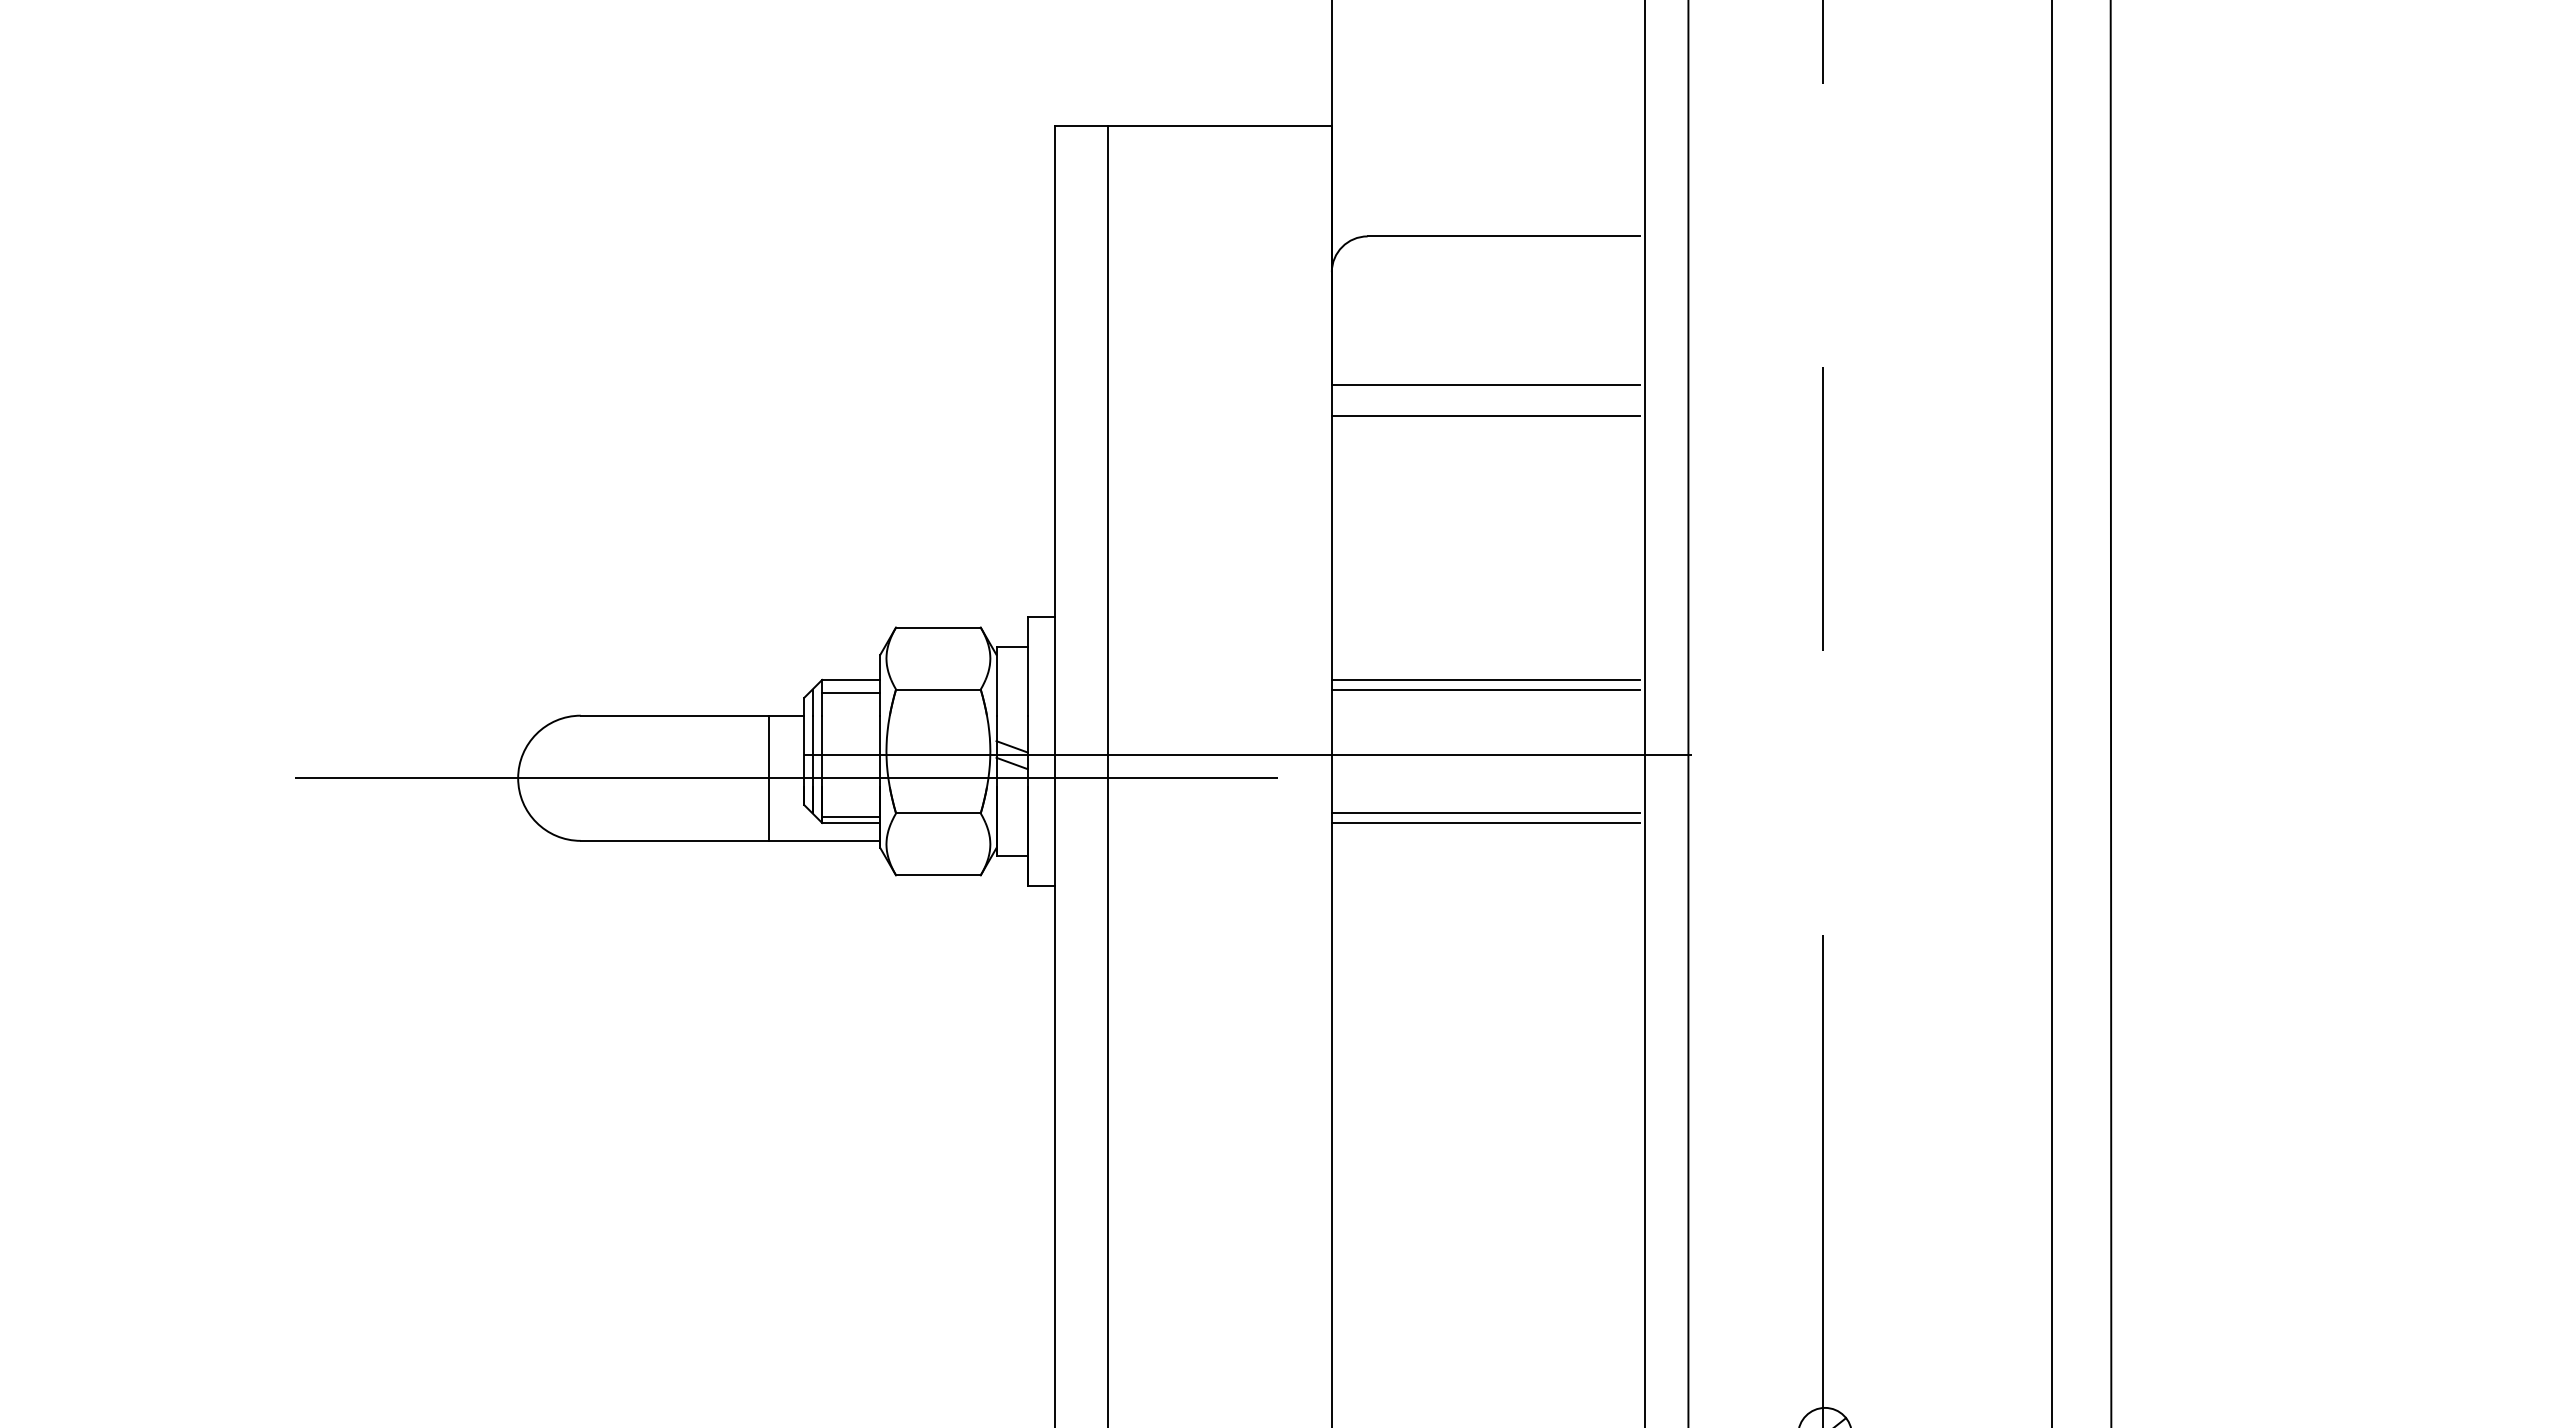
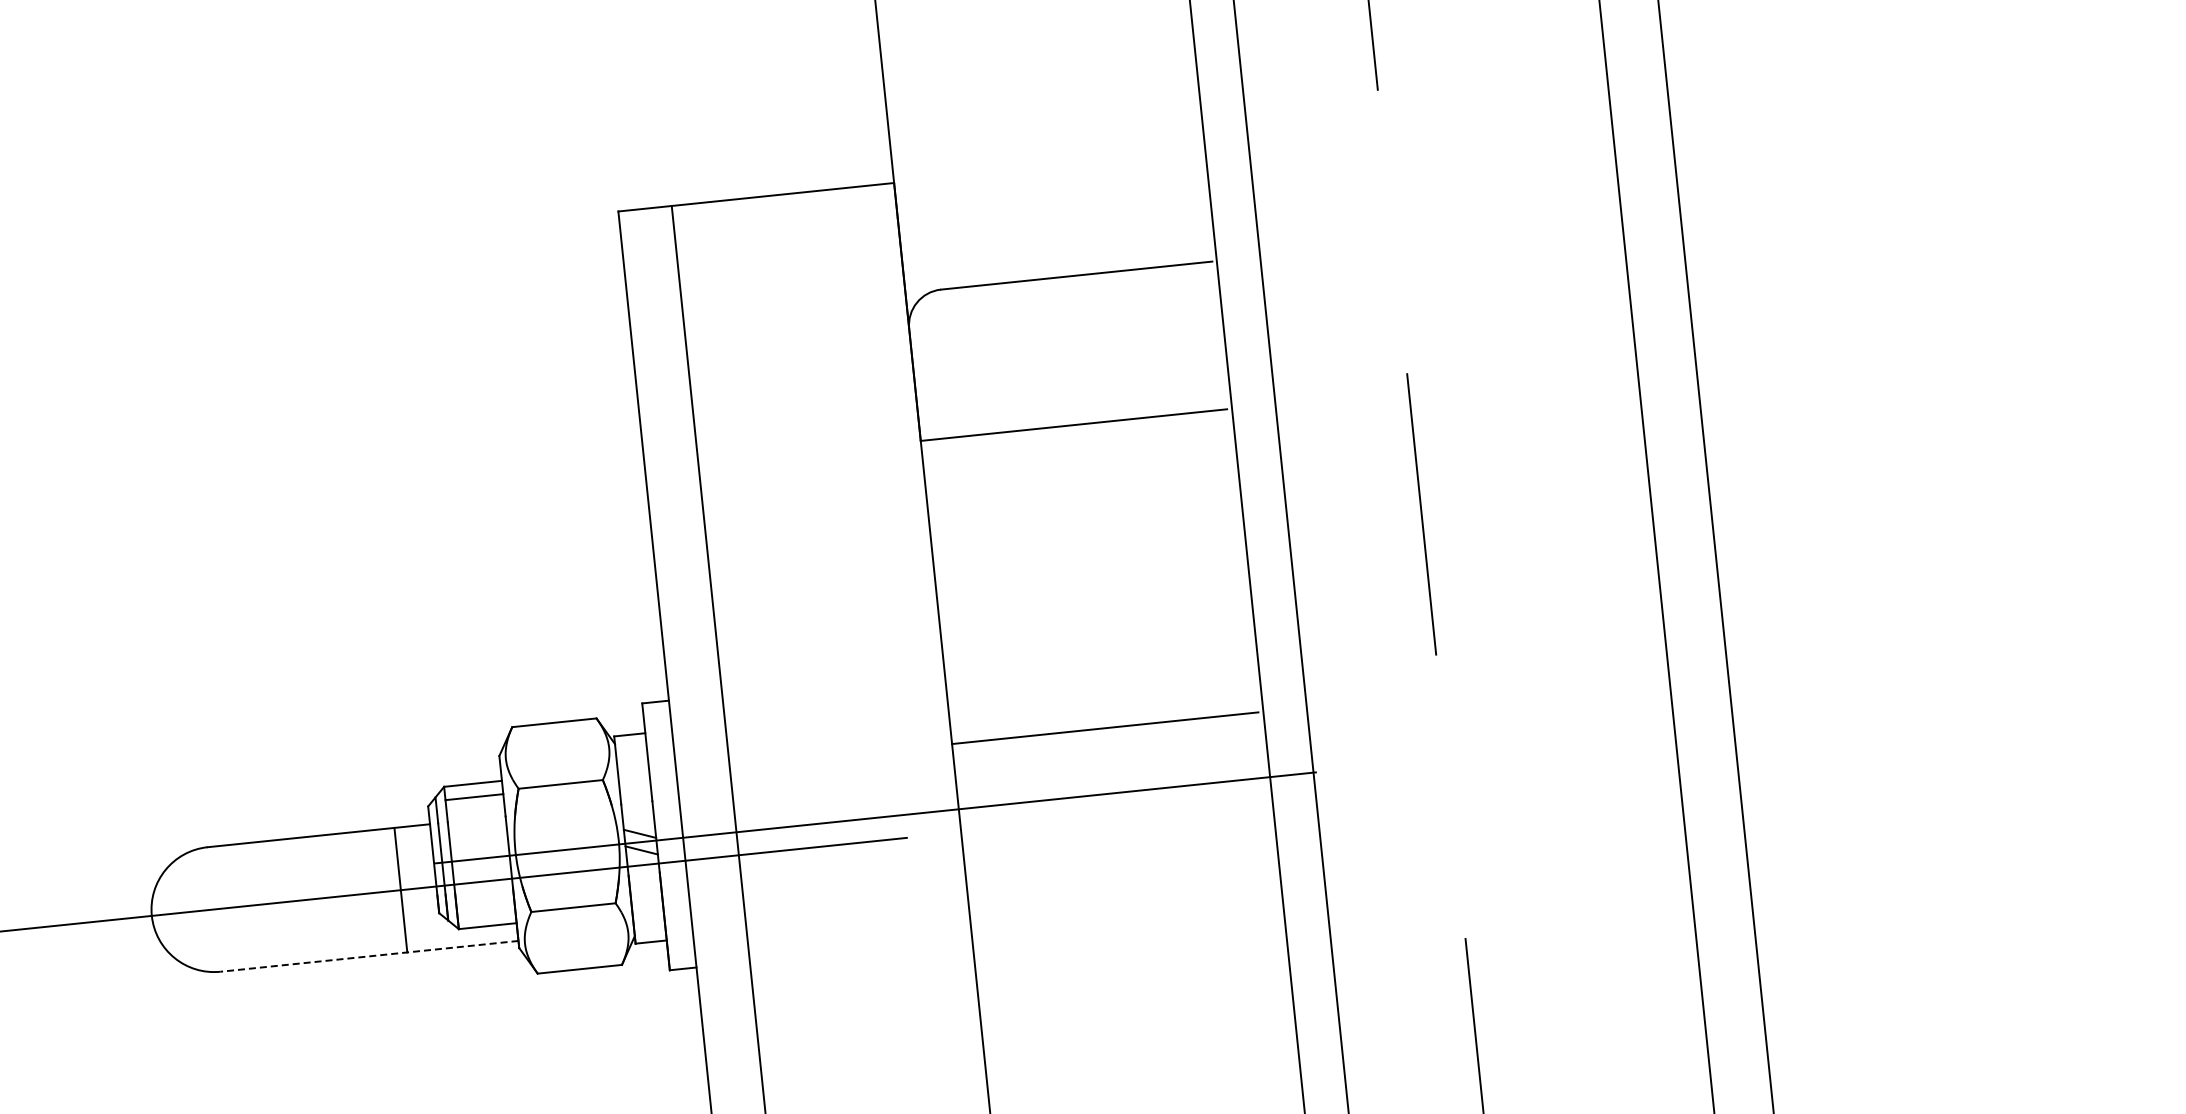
line: (1485, 415) -> (1076, 455), removed
line: (1485, 679) -> (1103, 718), removed
line: (1485, 813) -> (1117, 851), removed
line: (851, 817) -> (487, 920), removed
line: (1485, 822) -> (1118, 860), removed
line: (730, 840) -> (369, 955), solid -> dashed

